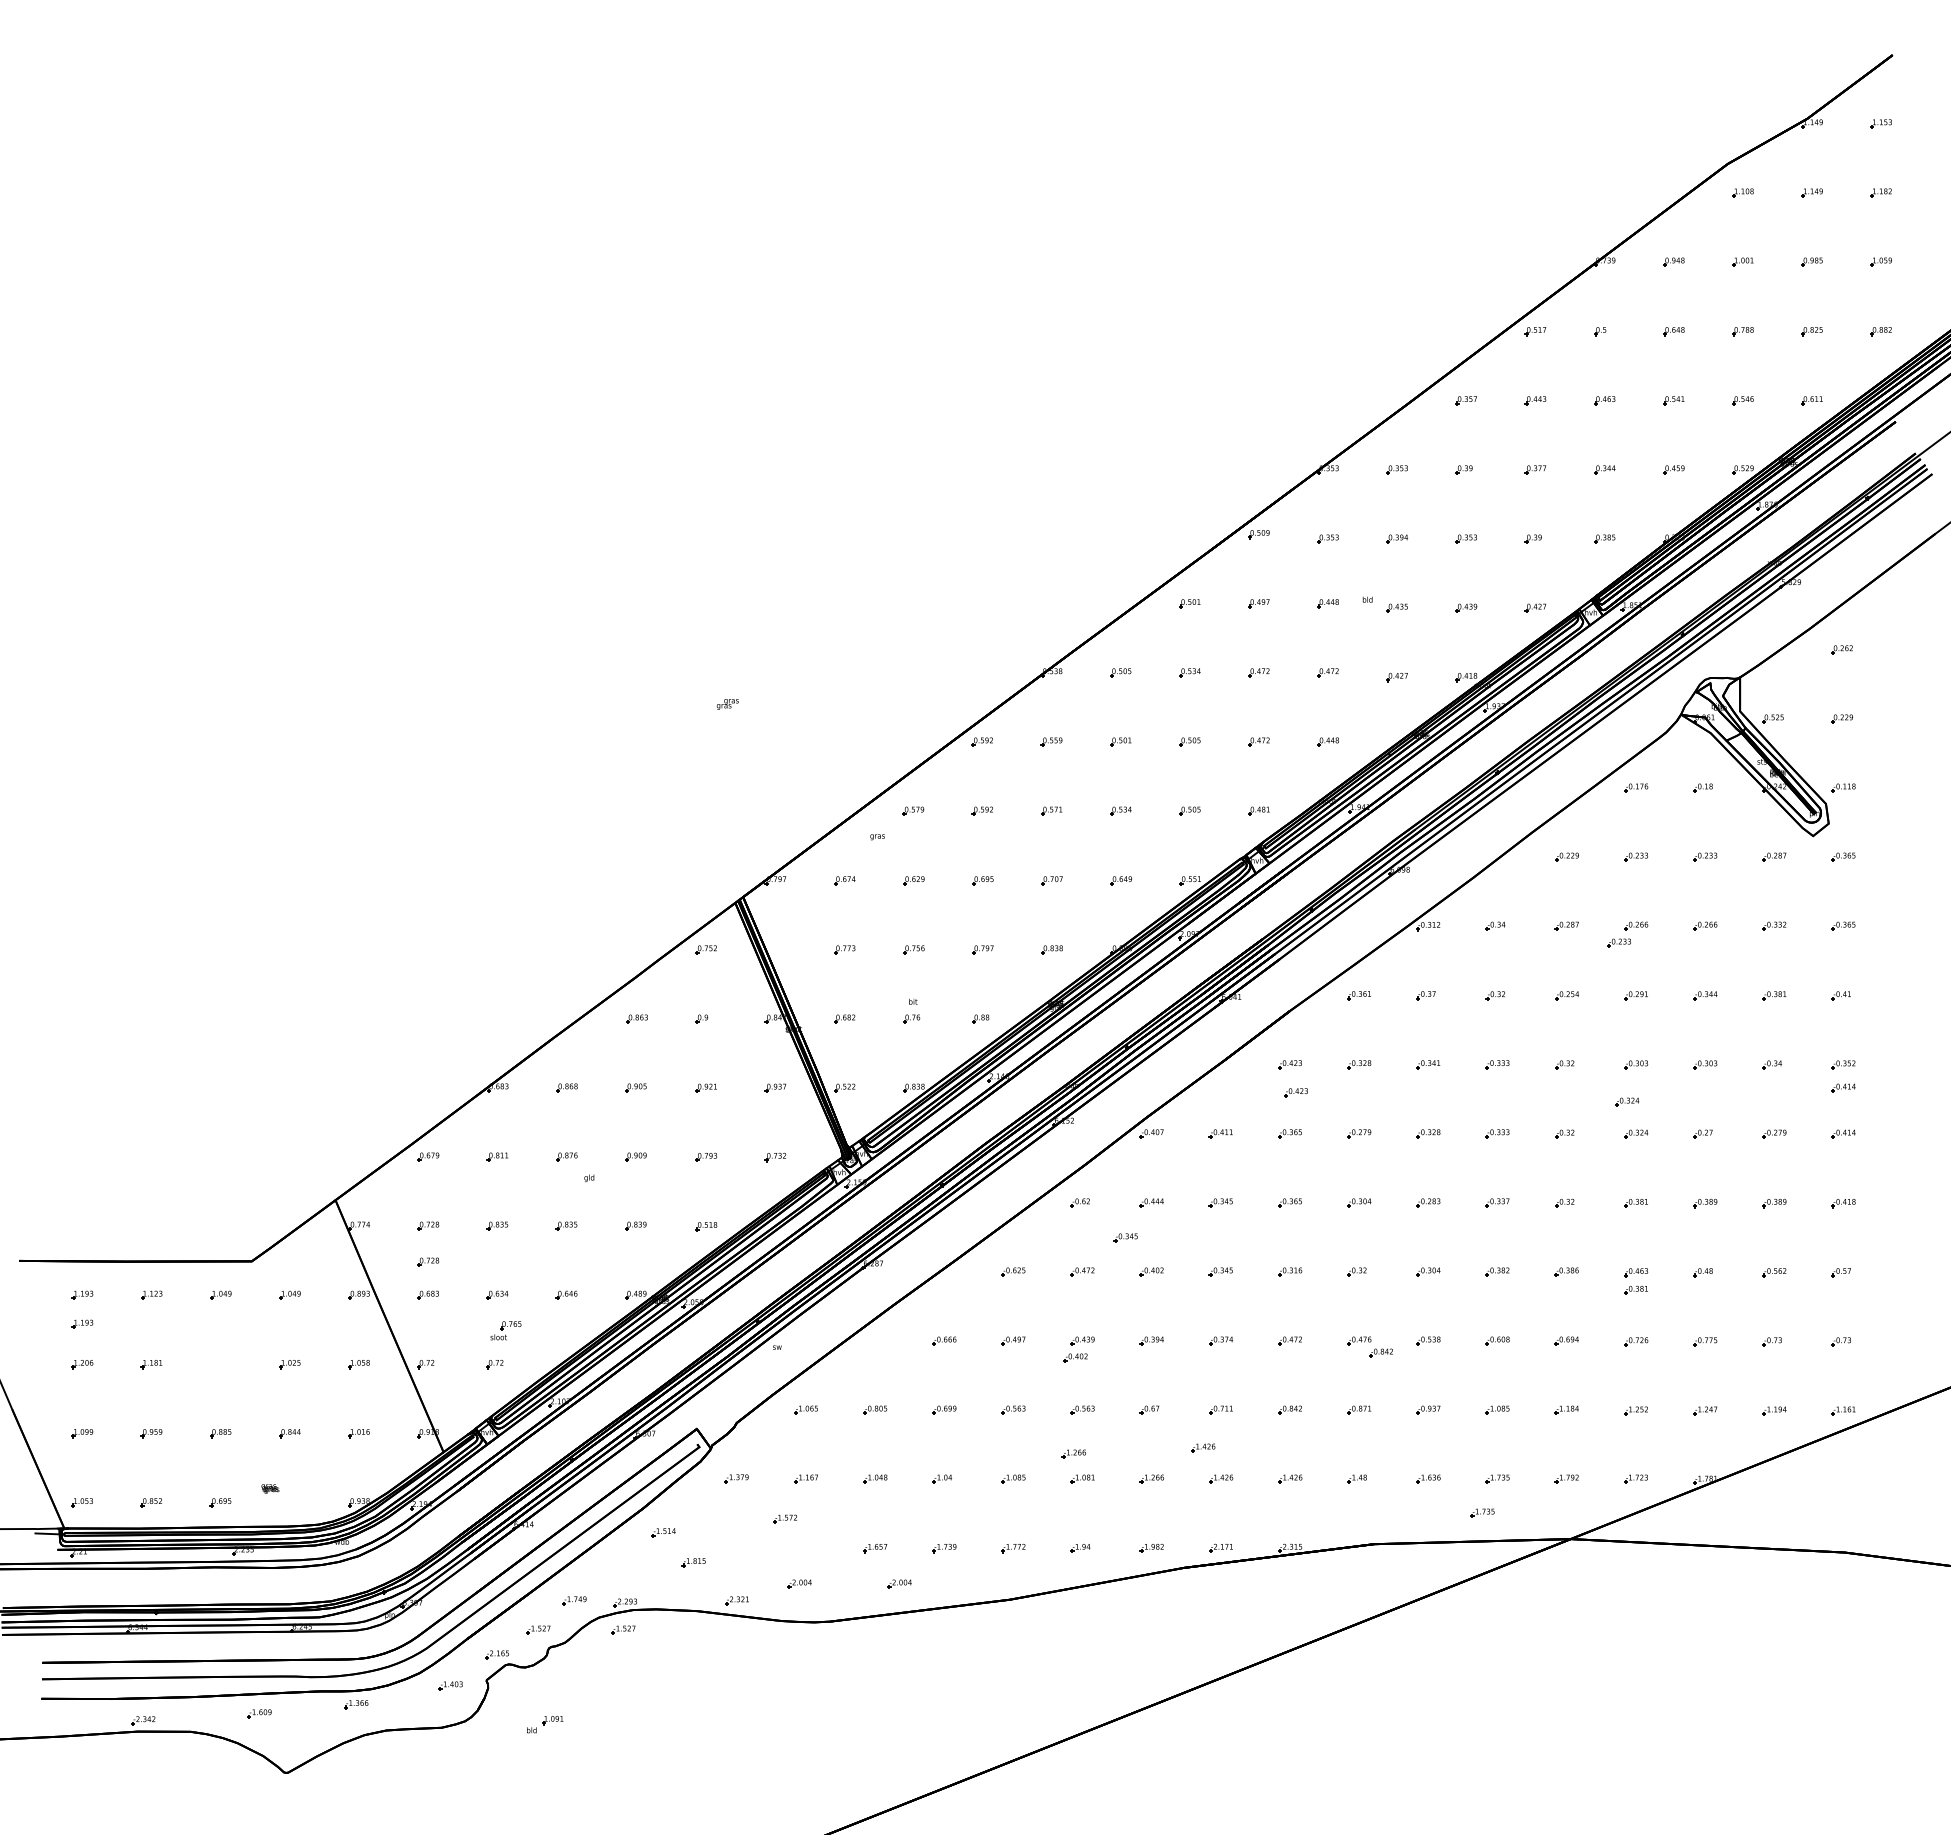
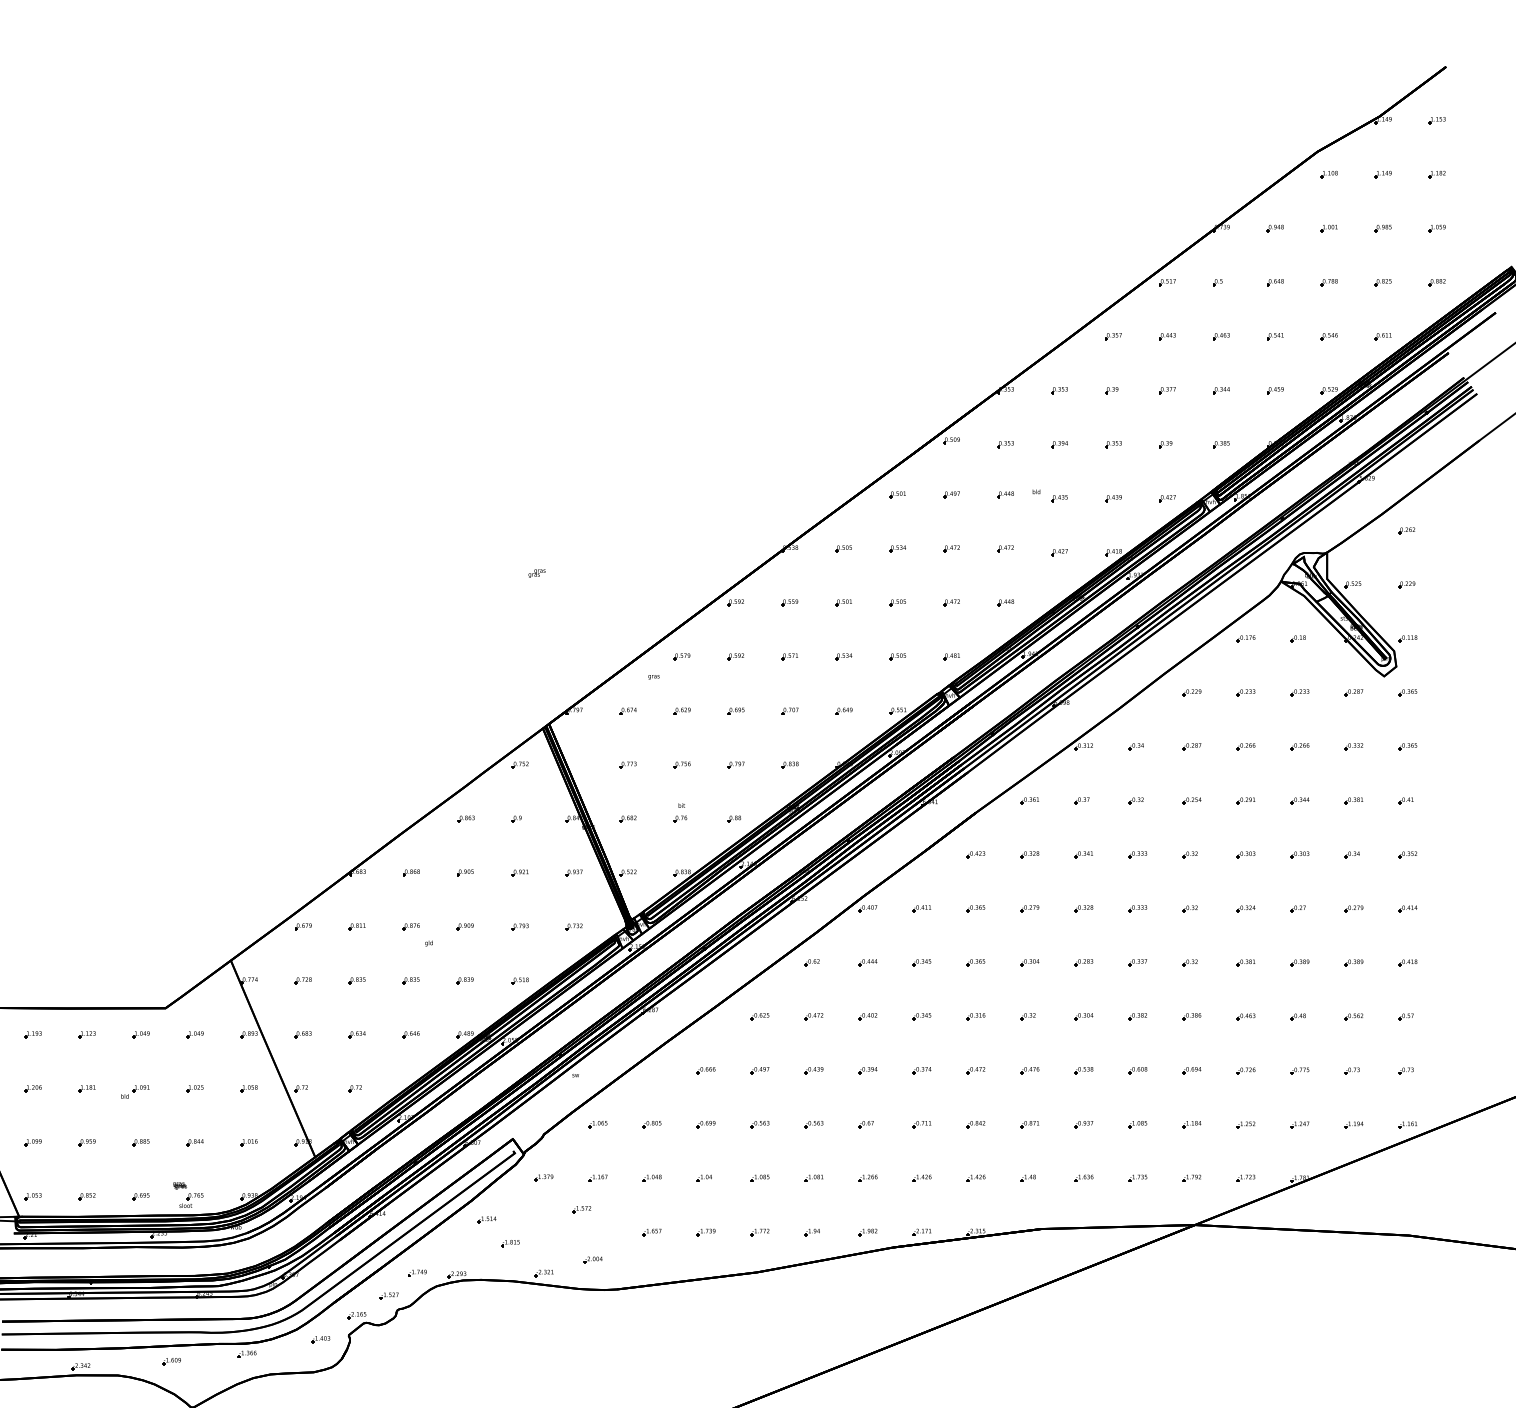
part: (1618, 942) -> (1232, 759), removed
part: (1843, 1087) -> (1407, 872), removed
part: (1295, 1092) -> (980, 876), removed
part: (1627, 1101) -> (1239, 883), removed
part: (1125, 1237) -> (847, 989), removed
part: (428, 1261) -> (303, 1008), removed
part: (1635, 1289) -> (1245, 1030), removed
part: (82, 1323) -> (33, 1056), removed
part: (505, 1330) -> (191, 1200), moved
part: (1380, 1352) -> (1046, 1079), removed
part: (1075, 1357) -> (808, 1083), removed
part: (1203, 1447) -> (908, 1153), removed
part: (1073, 1453) -> (806, 1158), removed
part: (1482, 1512) -> (1126, 1204), removed
part: (899, 1583) -> (671, 1259), removed
part: (623, 1629) -> (455, 1295), removed
part: (545, 1724) -> (135, 1091), moved

